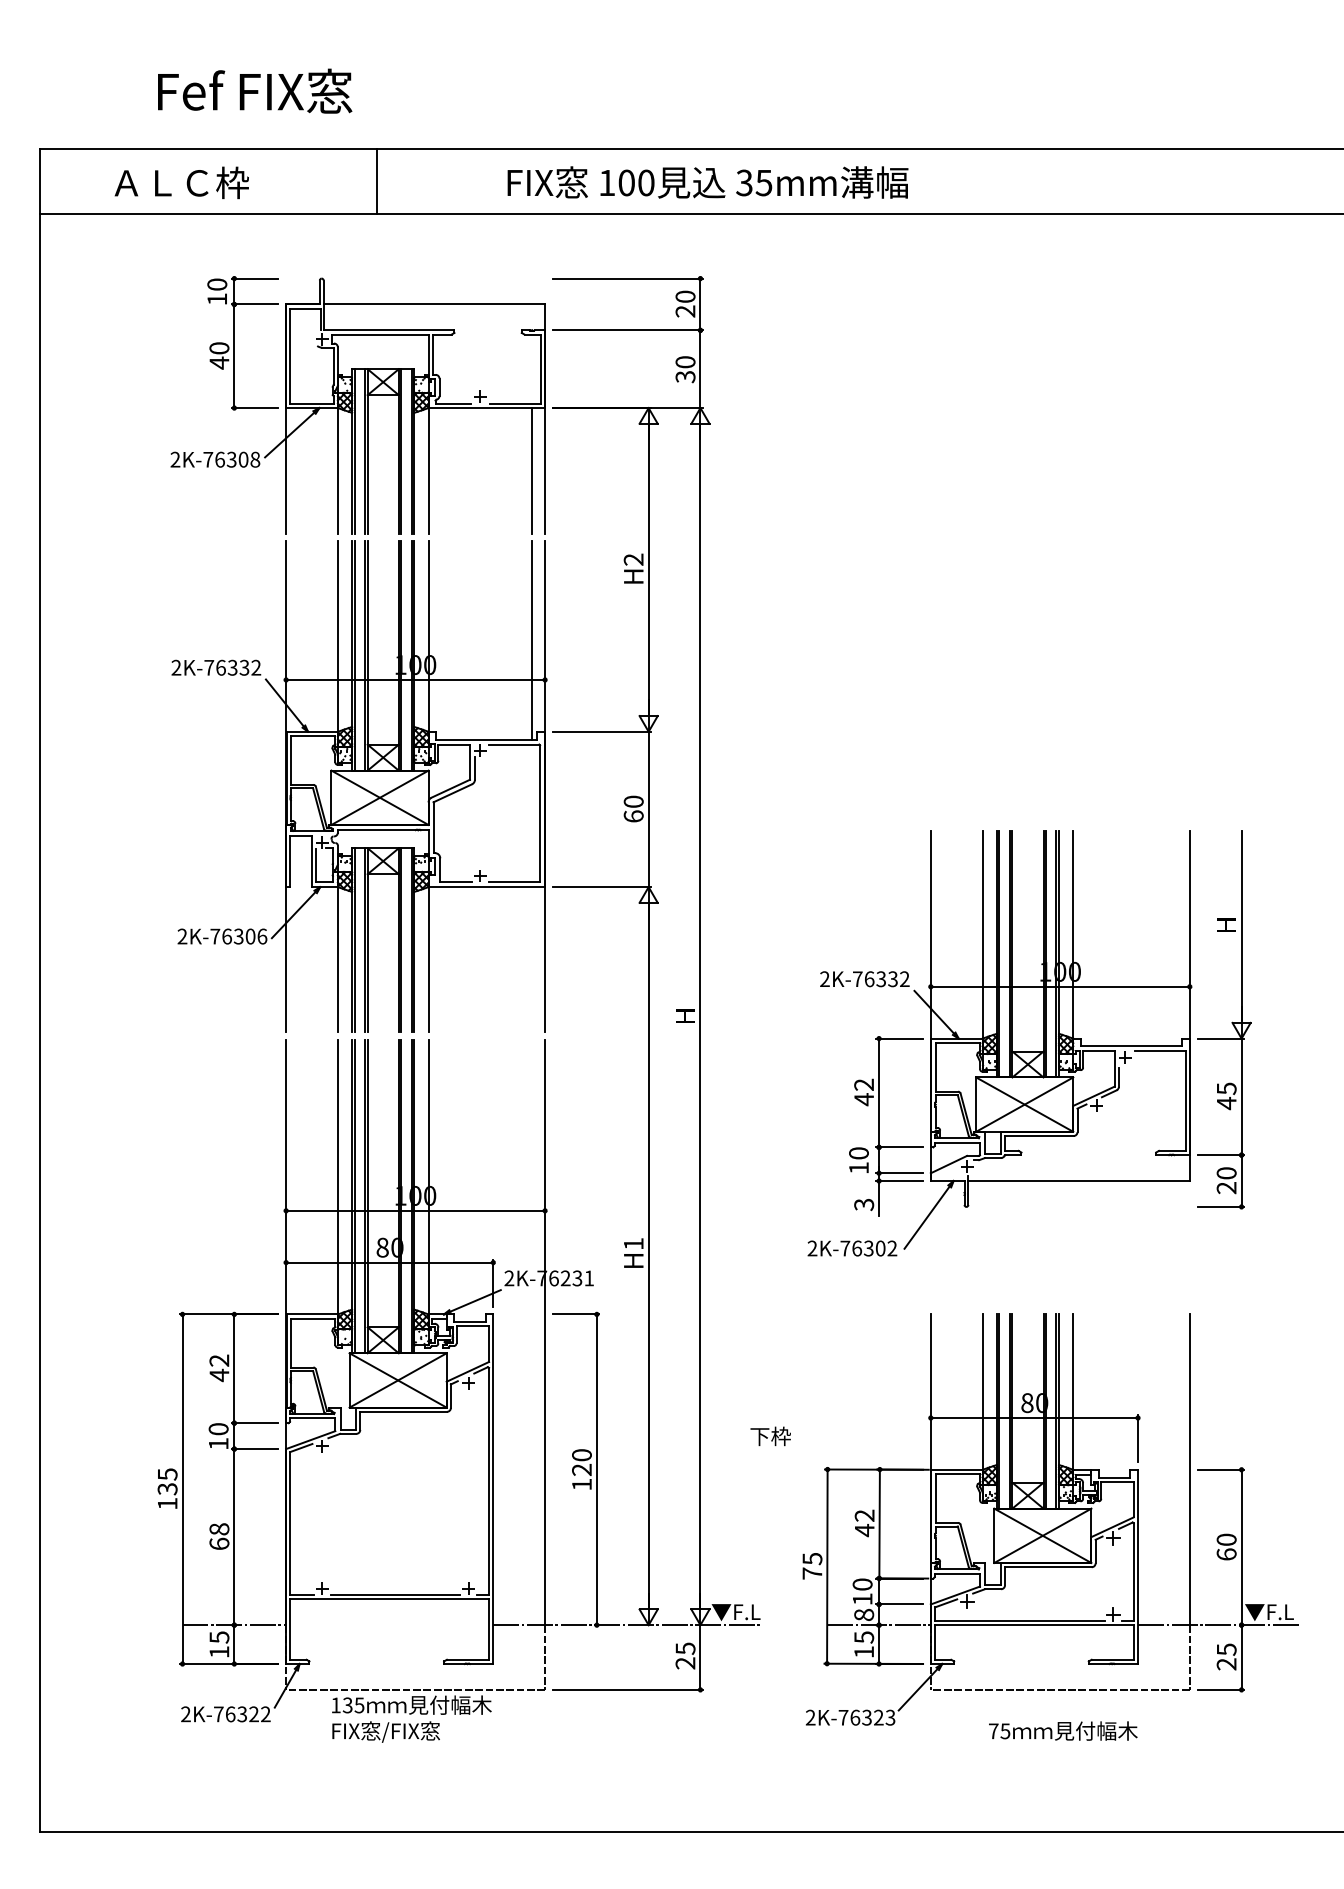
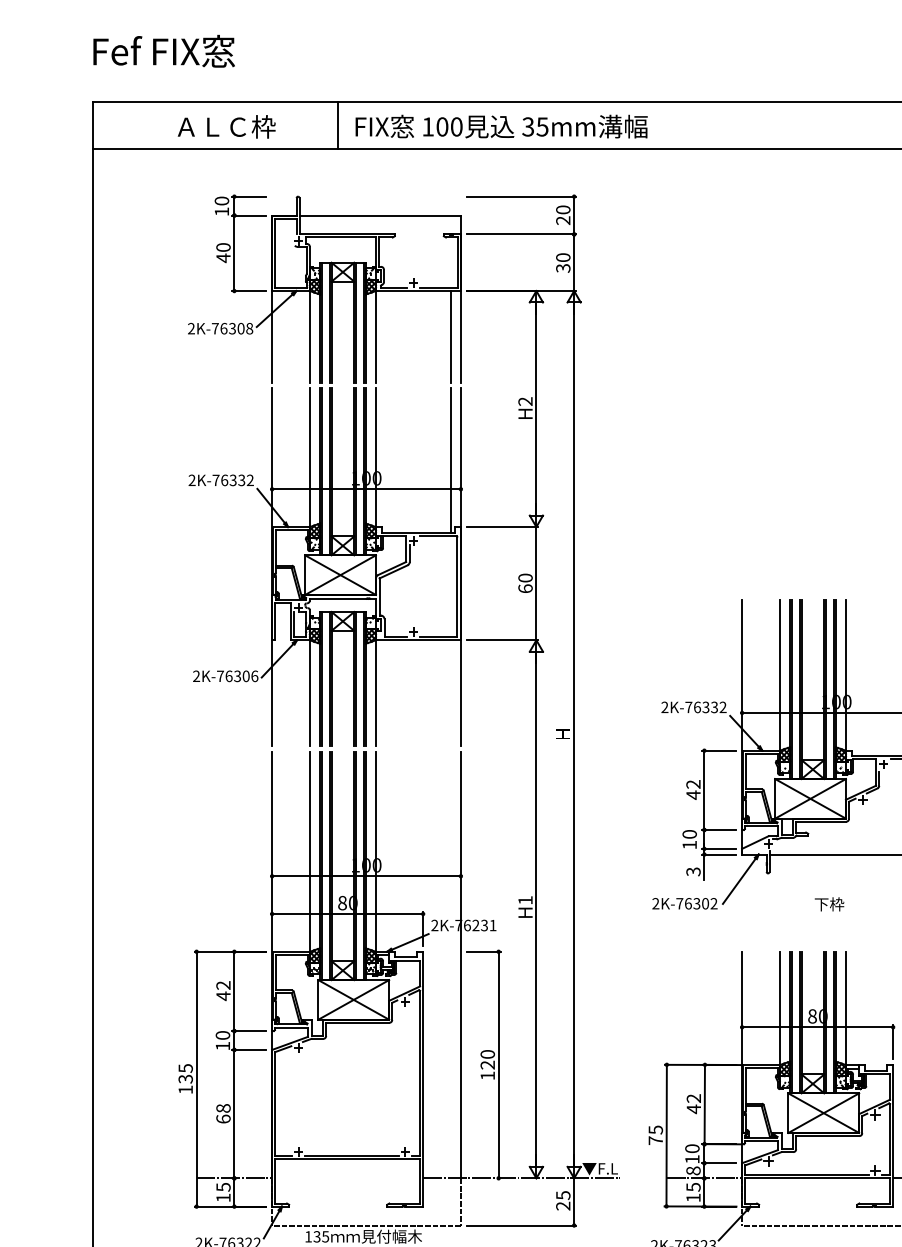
text: (255, 90) -> (164, 50), moved
text: (181, 182) -> (226, 126), moved
text: (707, 182) -> (501, 126), moved
text: (770, 1436) -> (829, 904), moved

